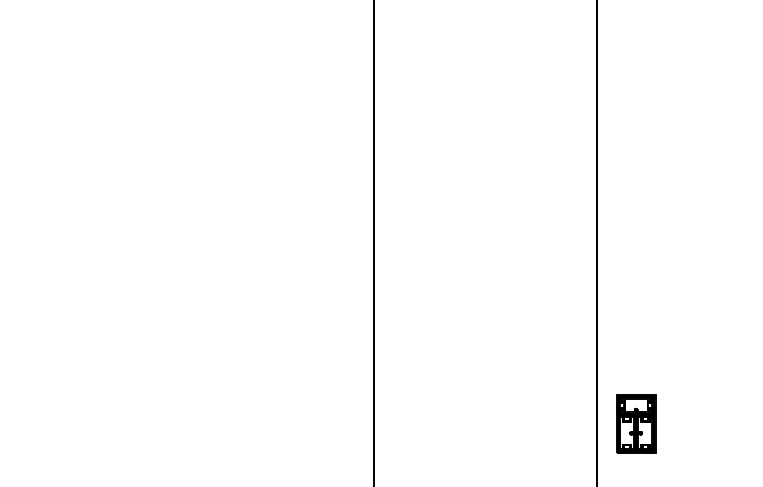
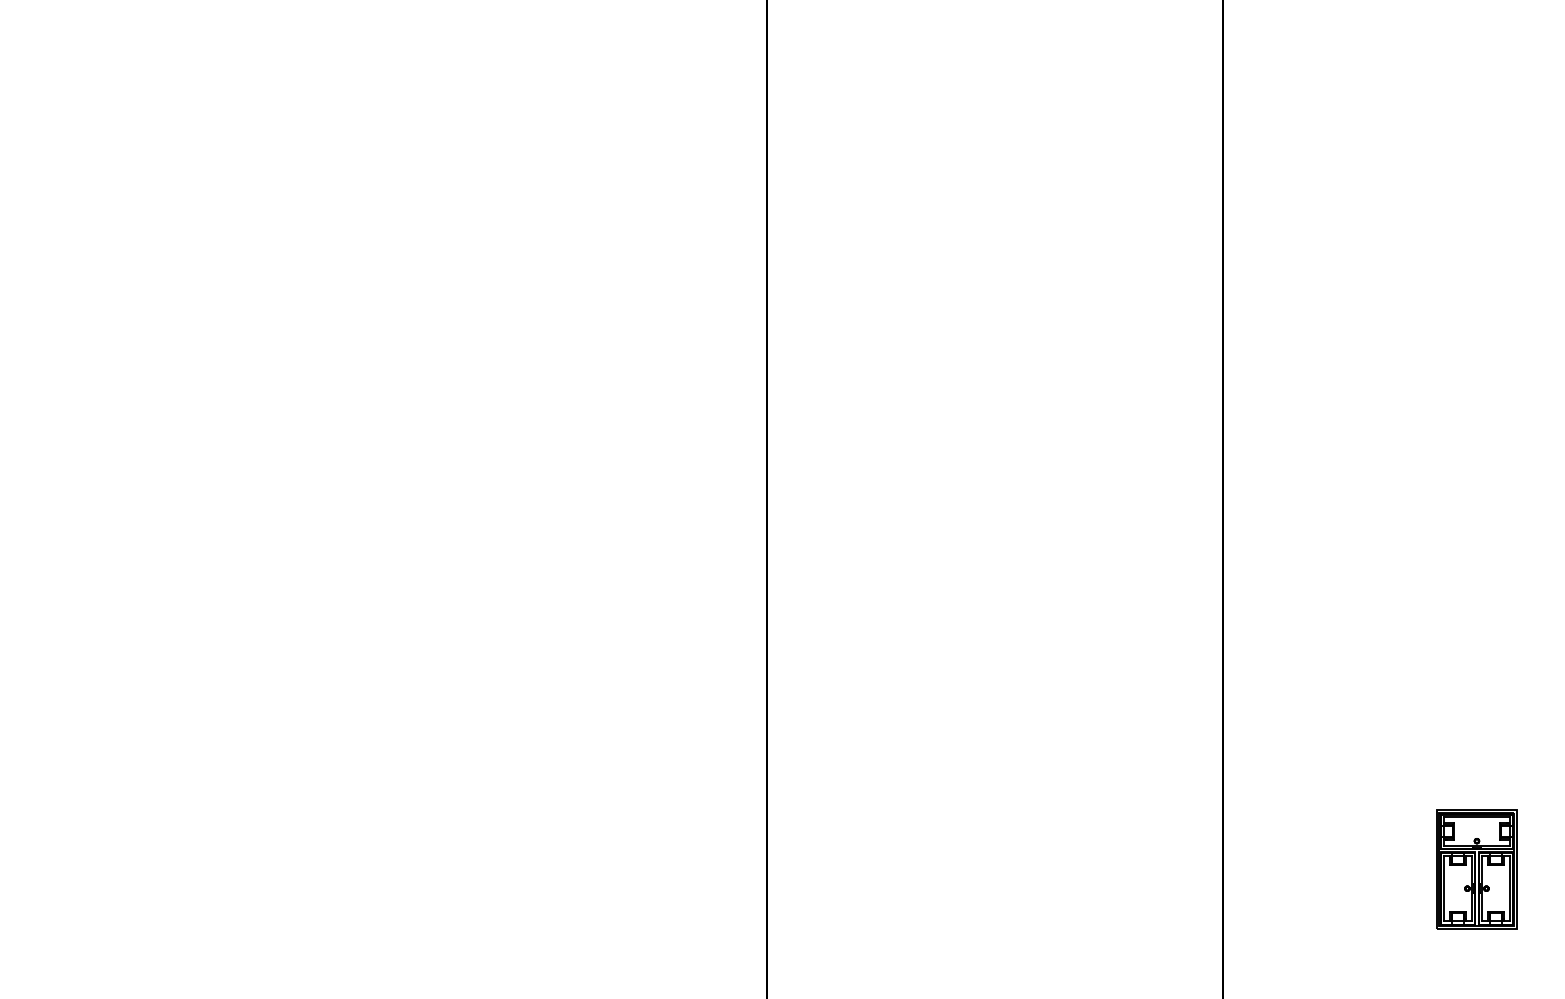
part: (636, 423) -> (1477, 868), moved

